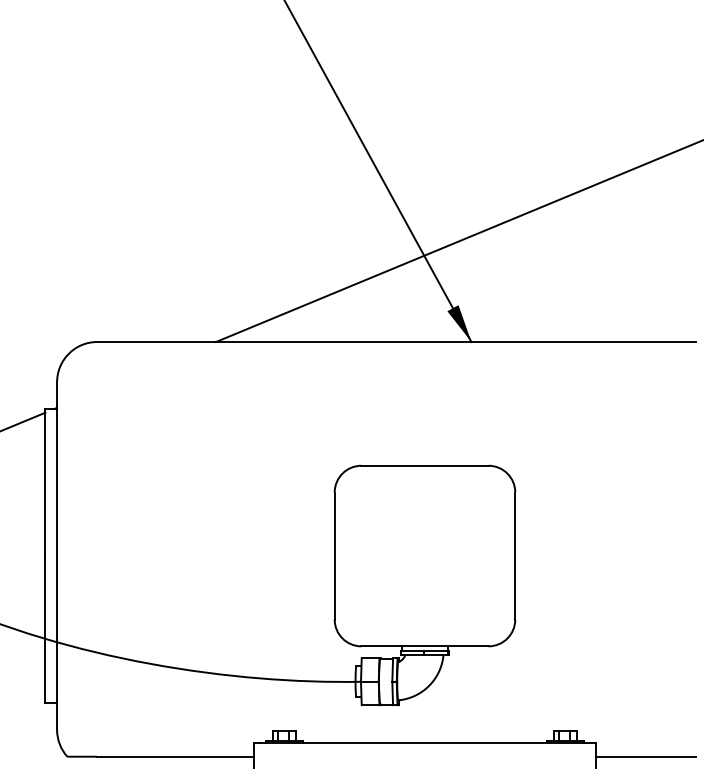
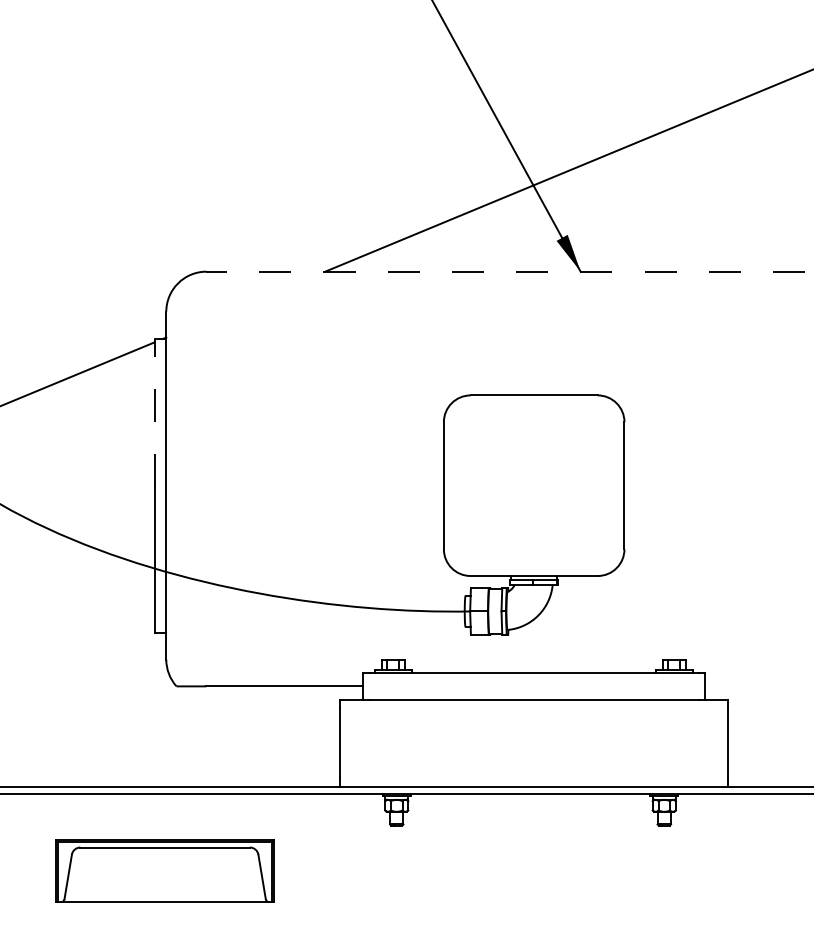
line: (396, 341) -> (505, 271), solid -> dashed
line: (45, 482) -> (154, 412), solid -> dashed
line: (646, 756) -> (755, 686), removed

